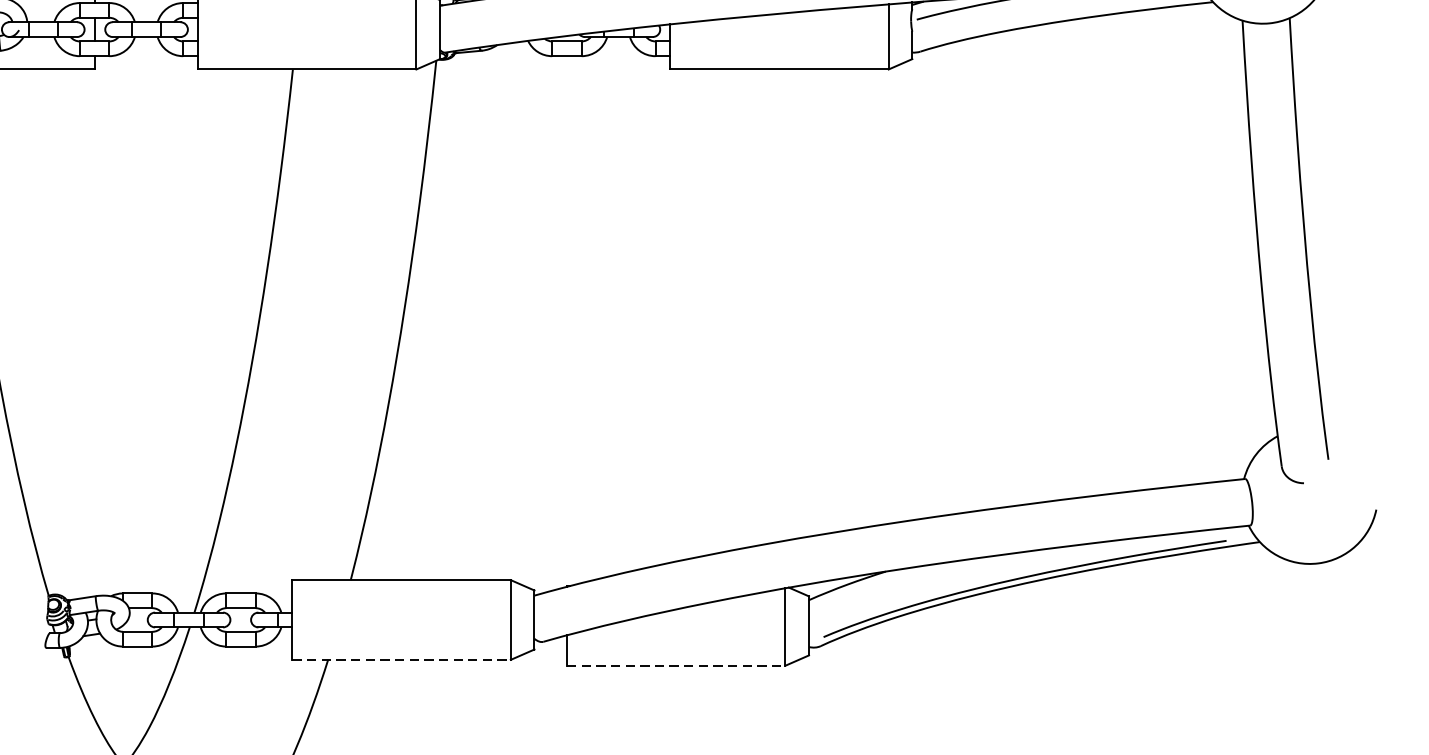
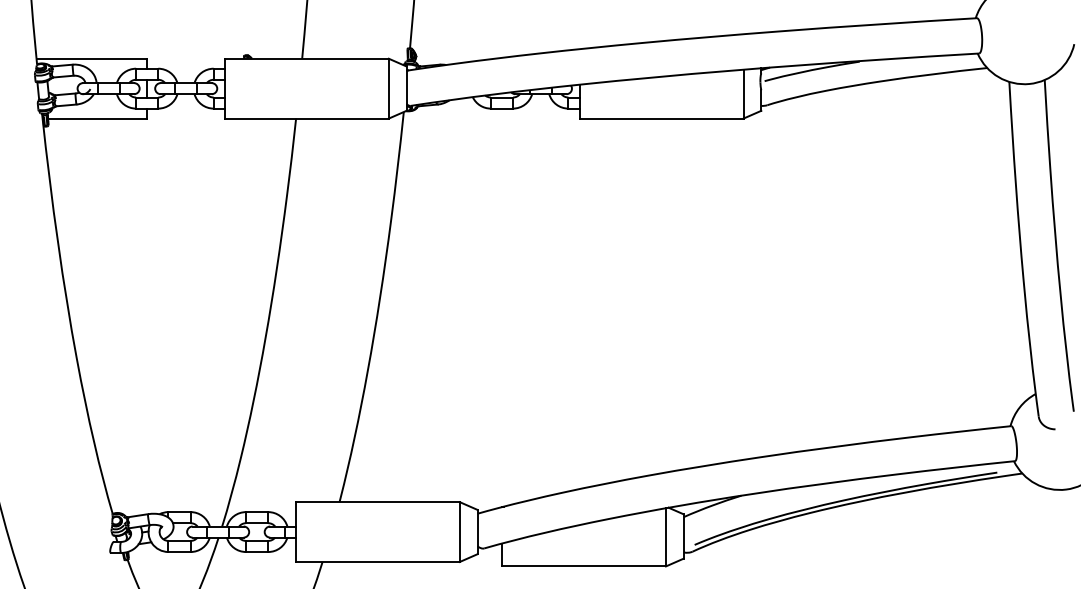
line: (402, 659) -> (378, 561), dashed -> solid
line: (676, 665) -> (584, 566), dashed -> solid

